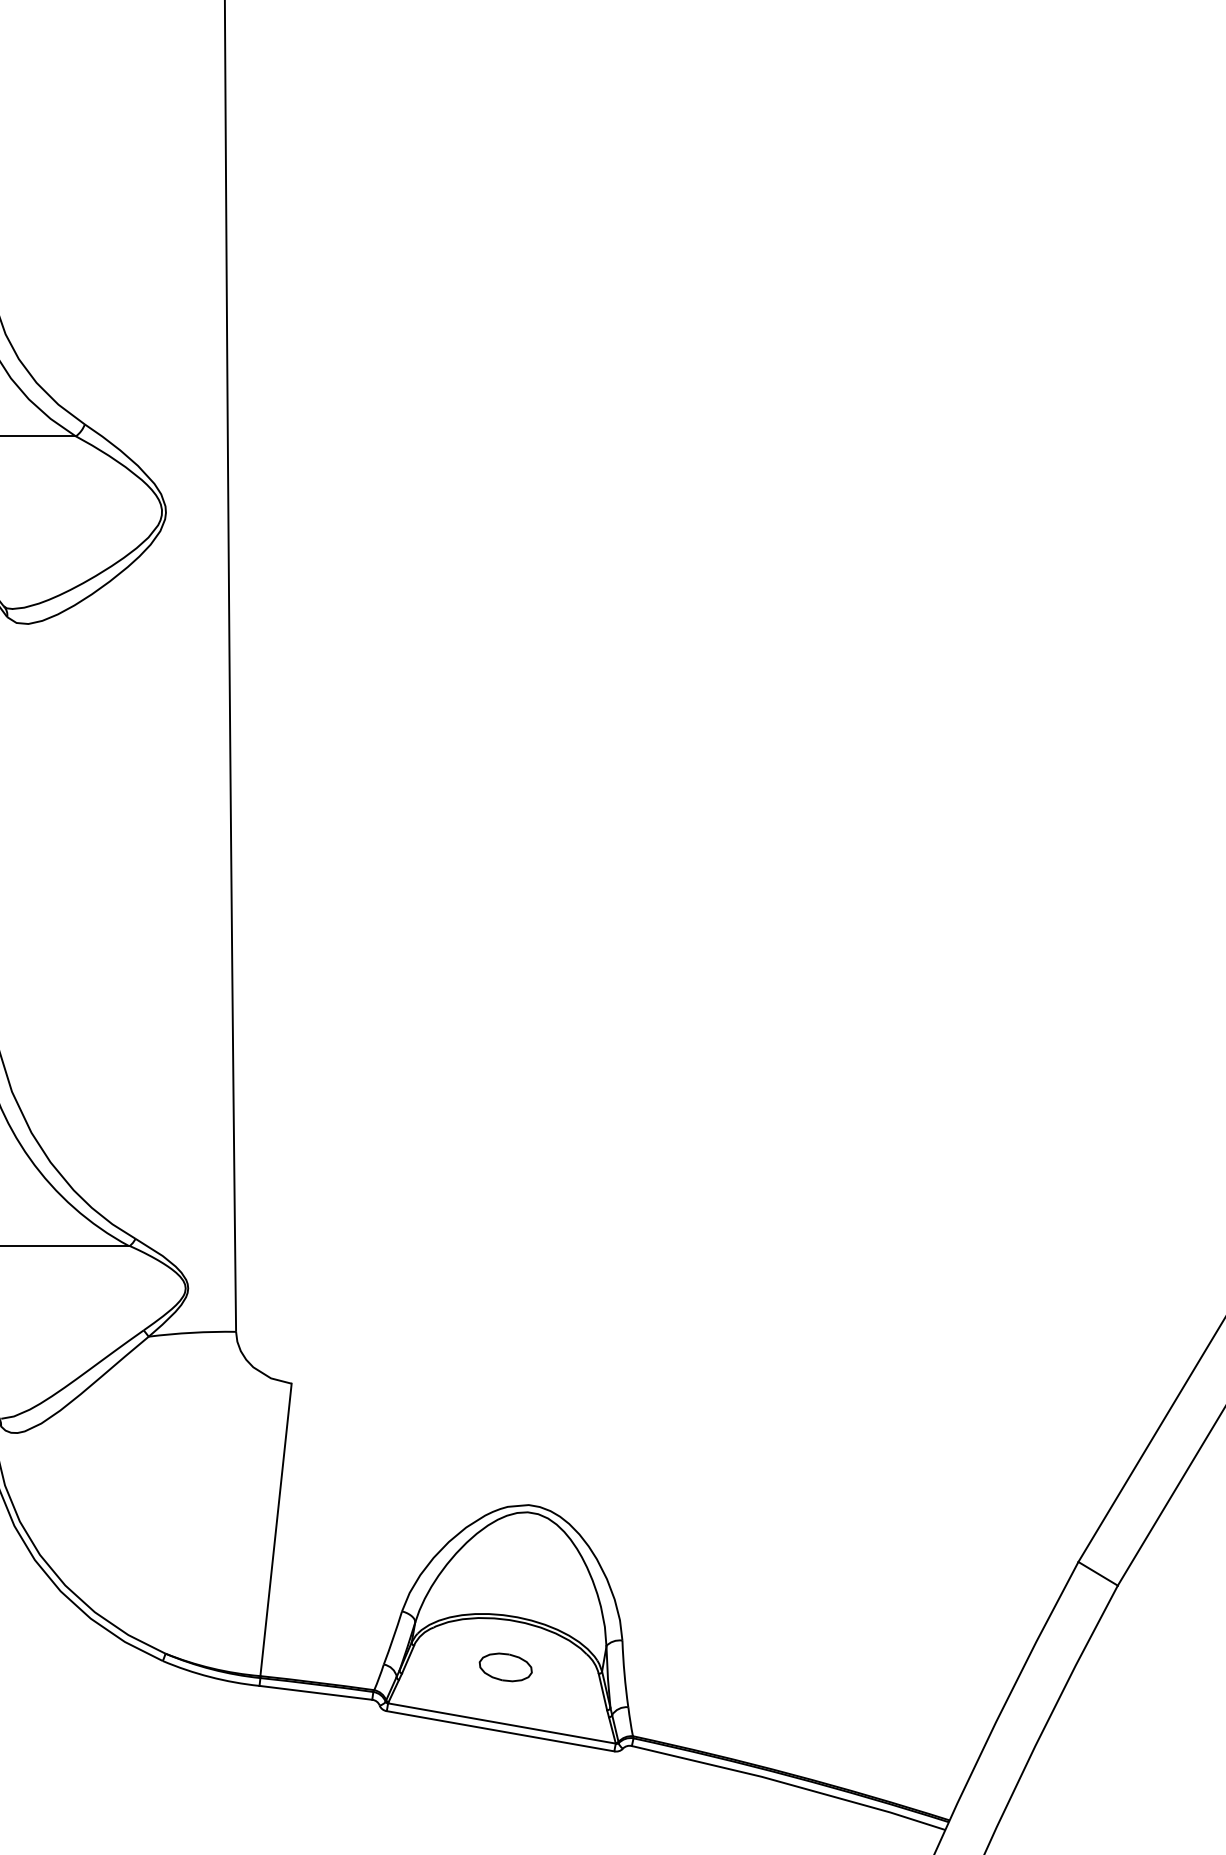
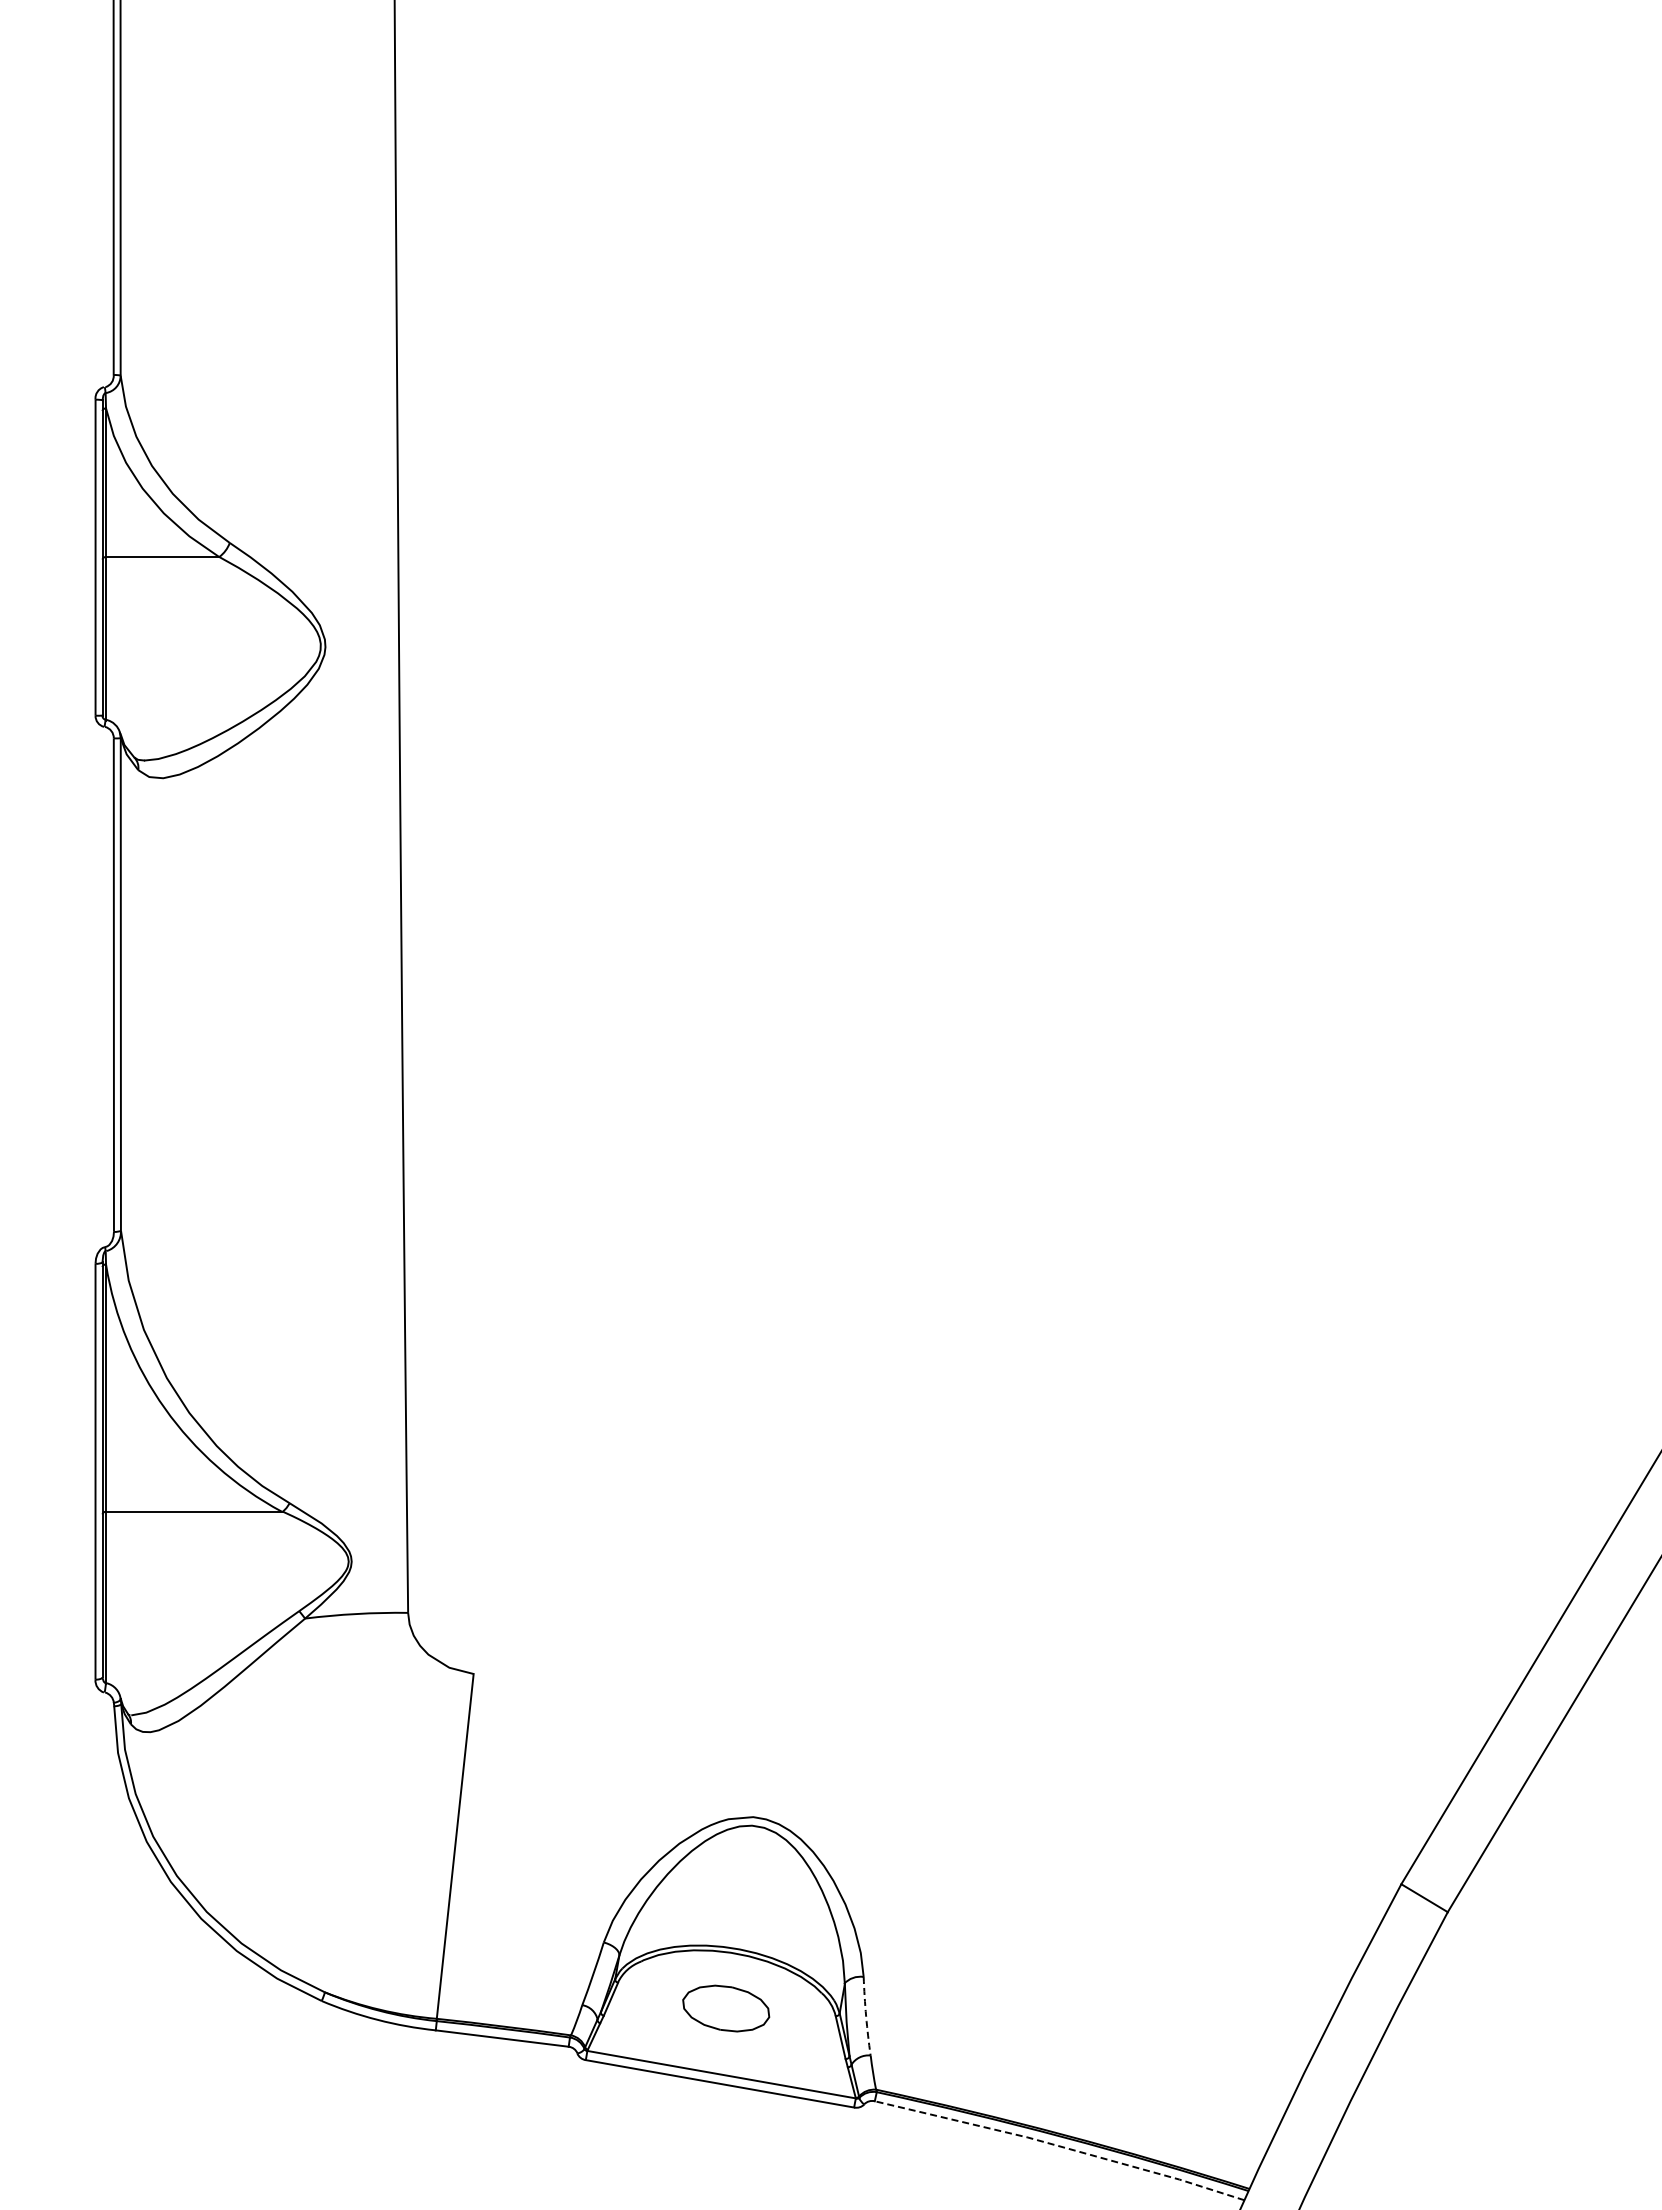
part: (505, 1667) -> (725, 2008), size x1.4
arc: (624, 1674) -> (866, 2016), solid -> dashed
line: (789, 1784) -> (1060, 2146), solid -> dashed

